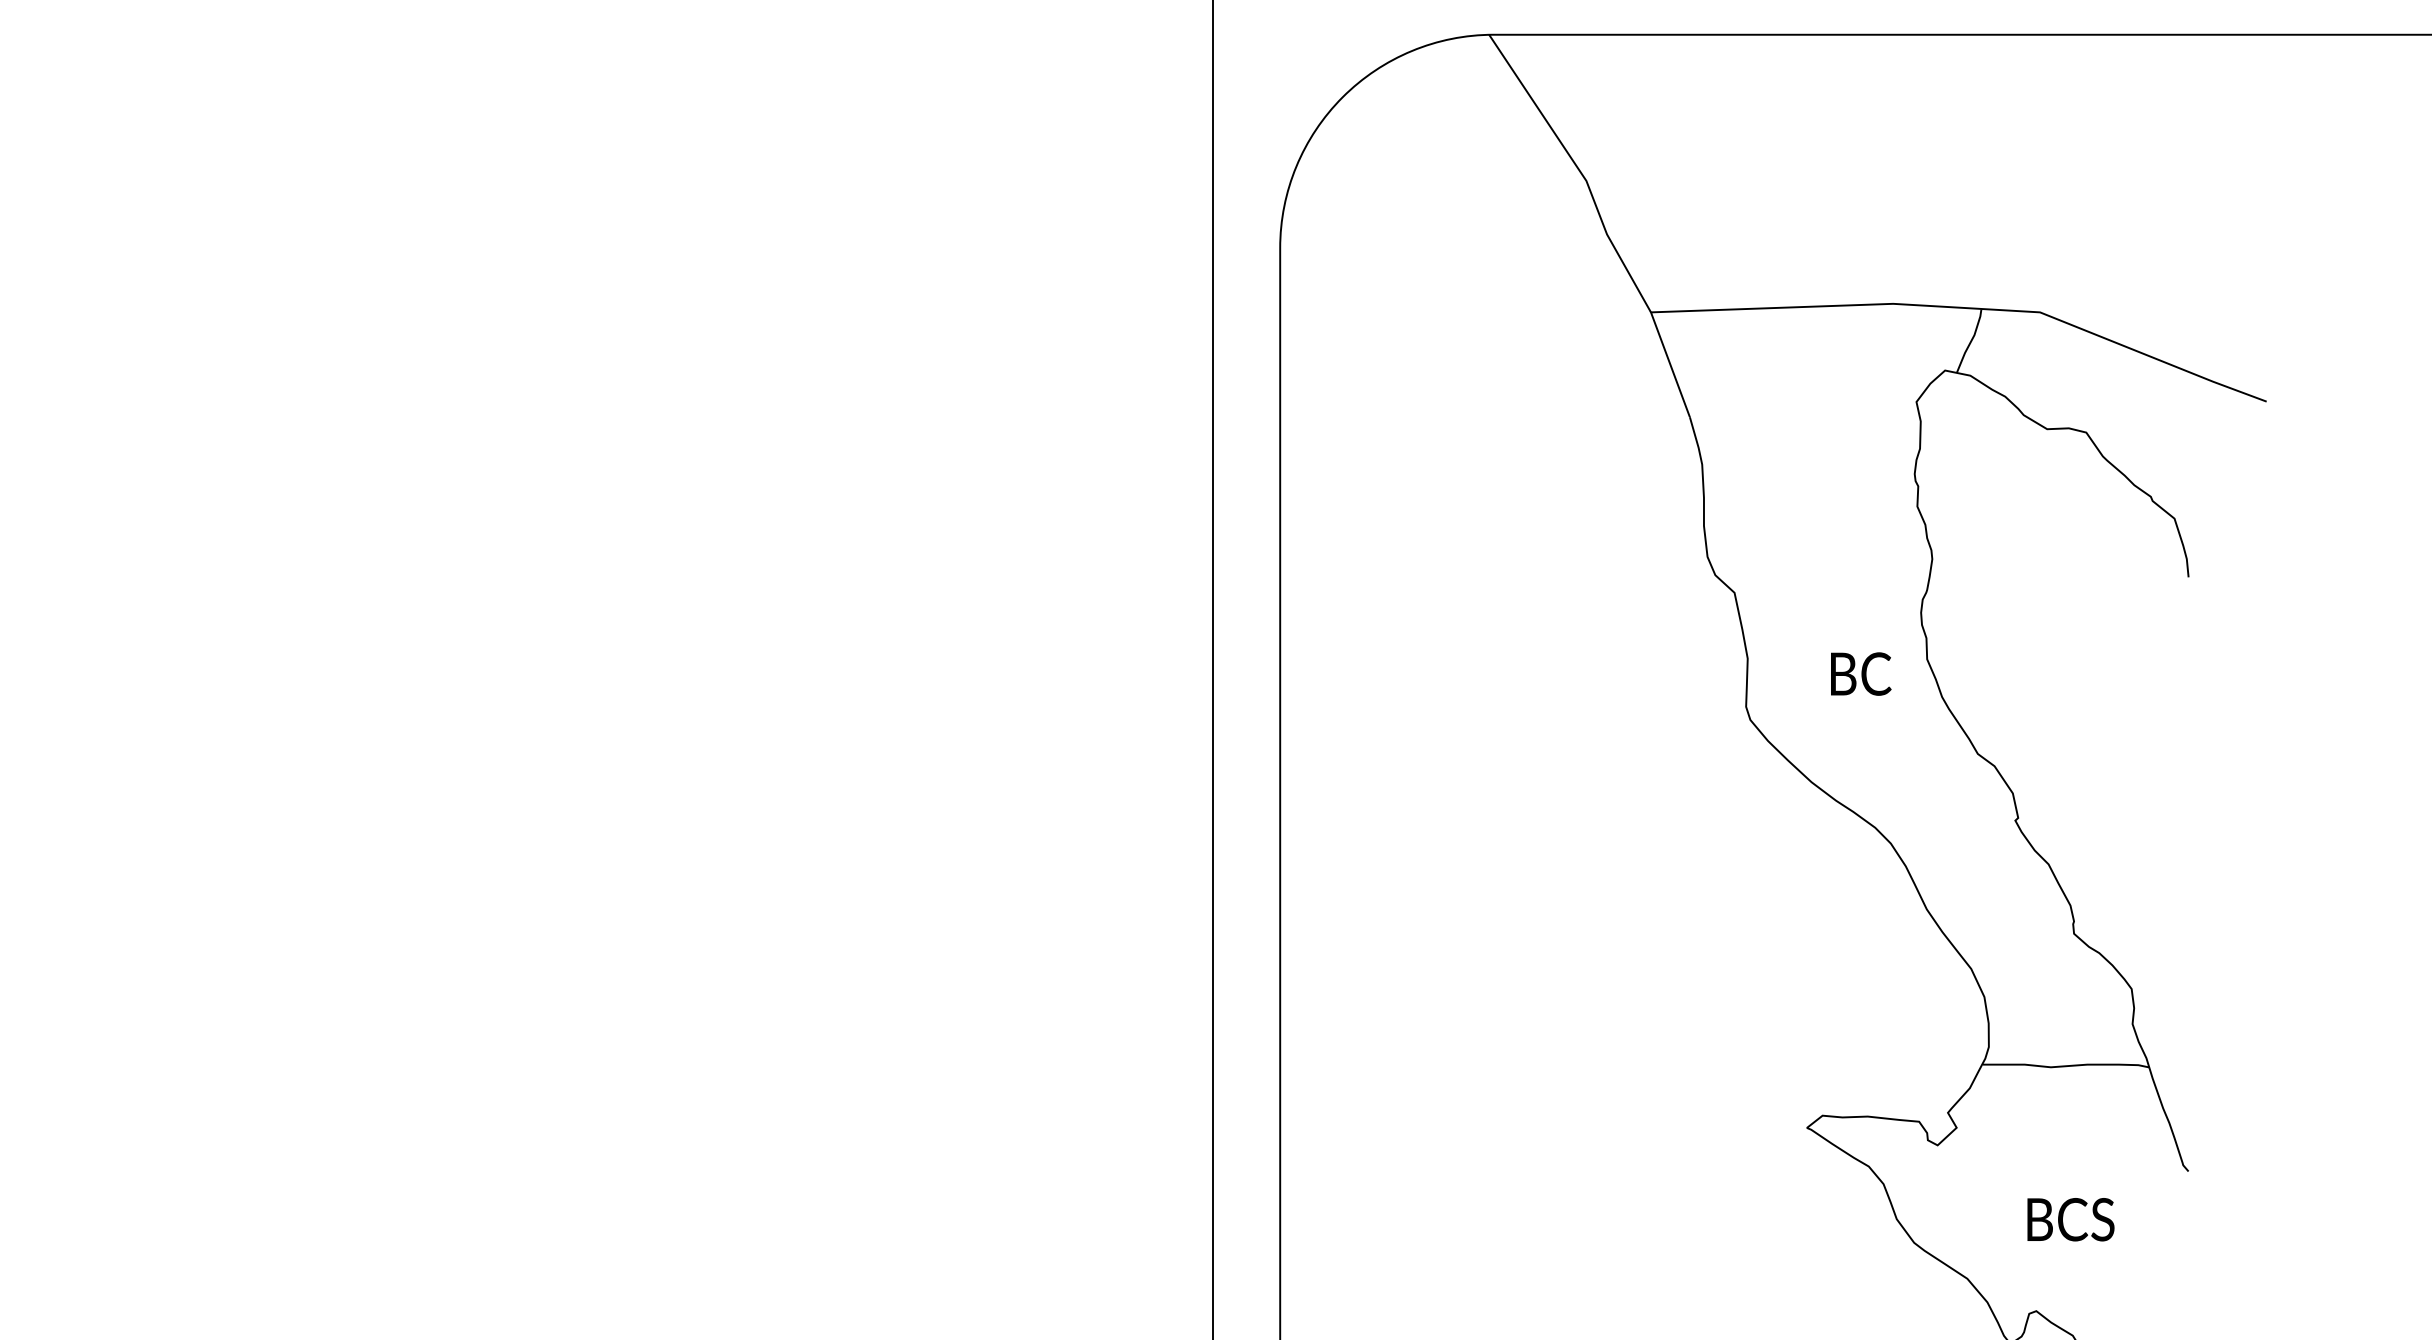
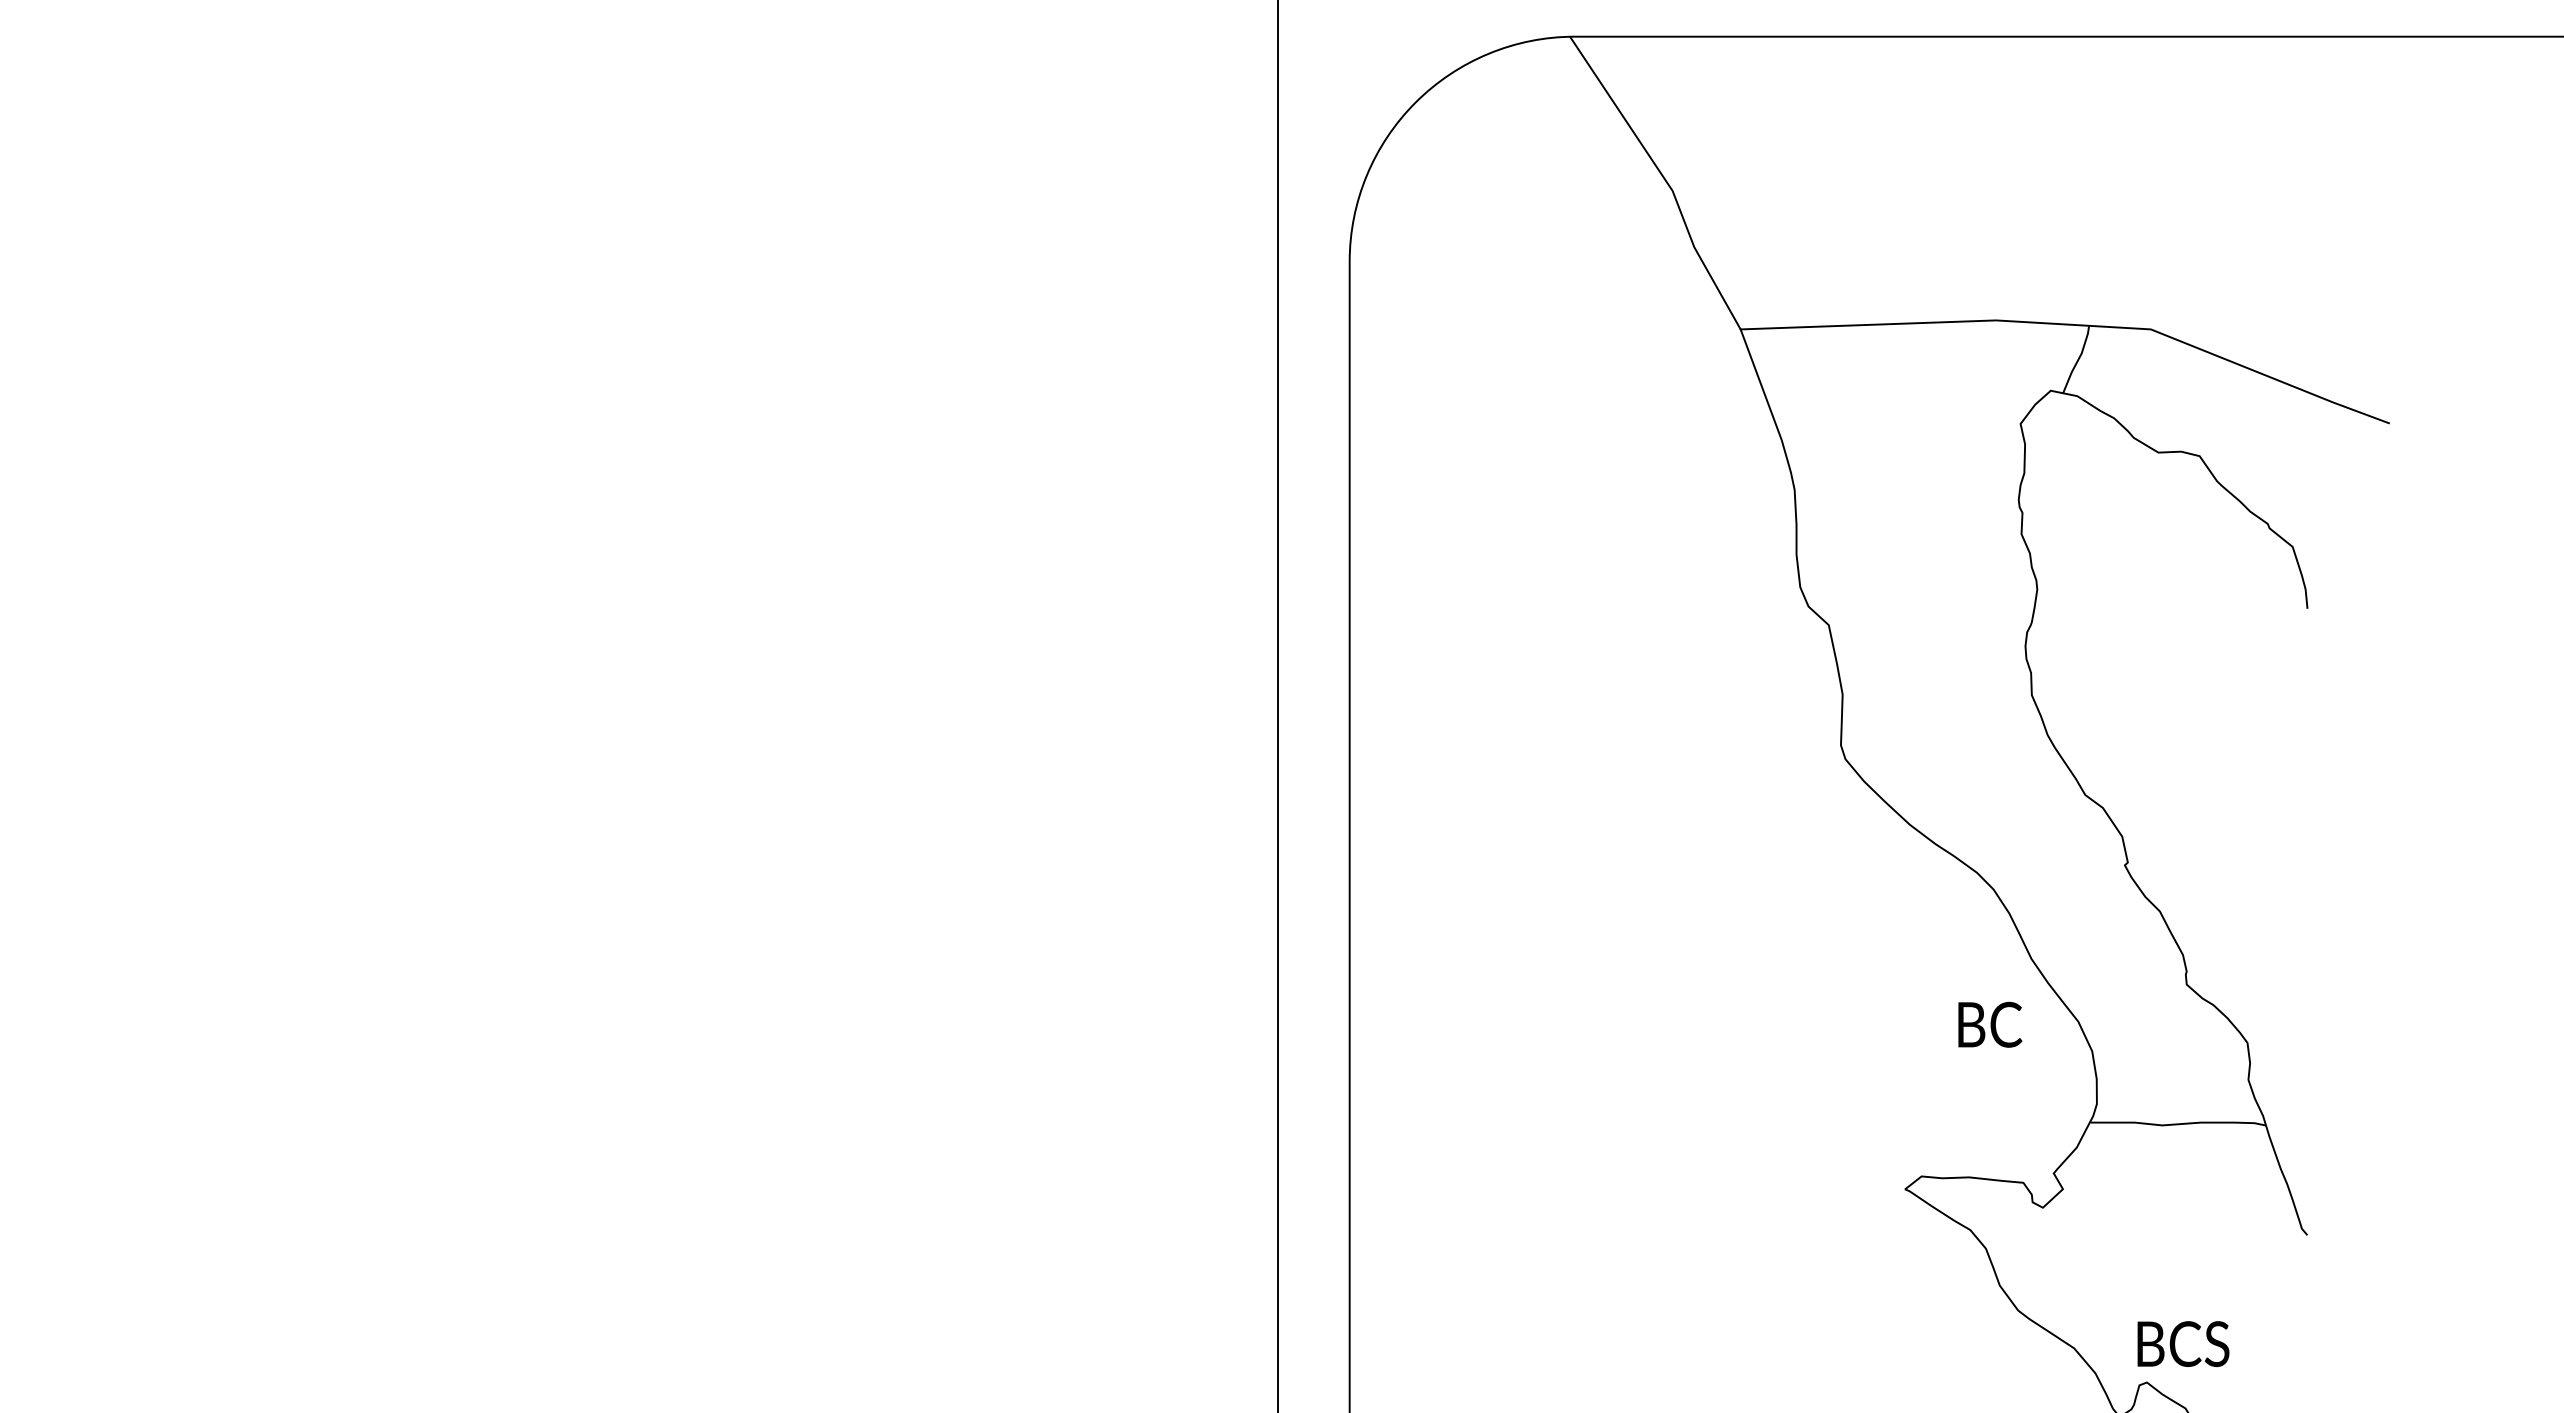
text: (1861, 673) -> (1990, 1024), moved
text: (2070, 1219) -> (2183, 1343), moved

